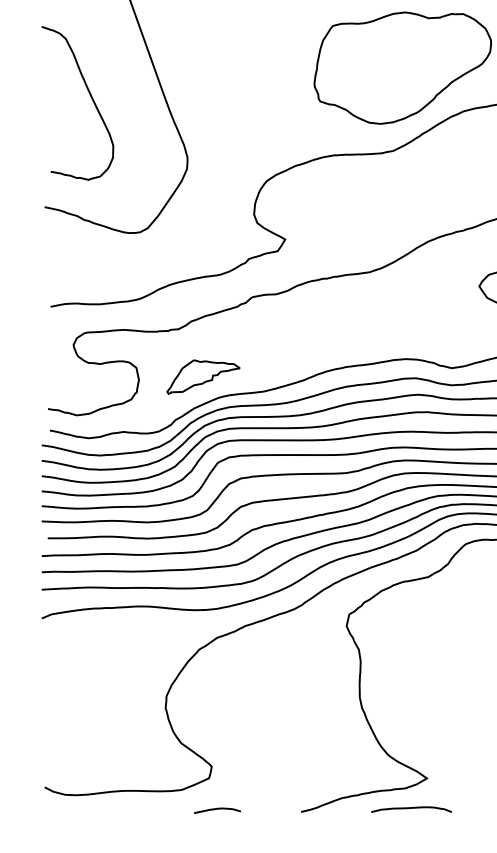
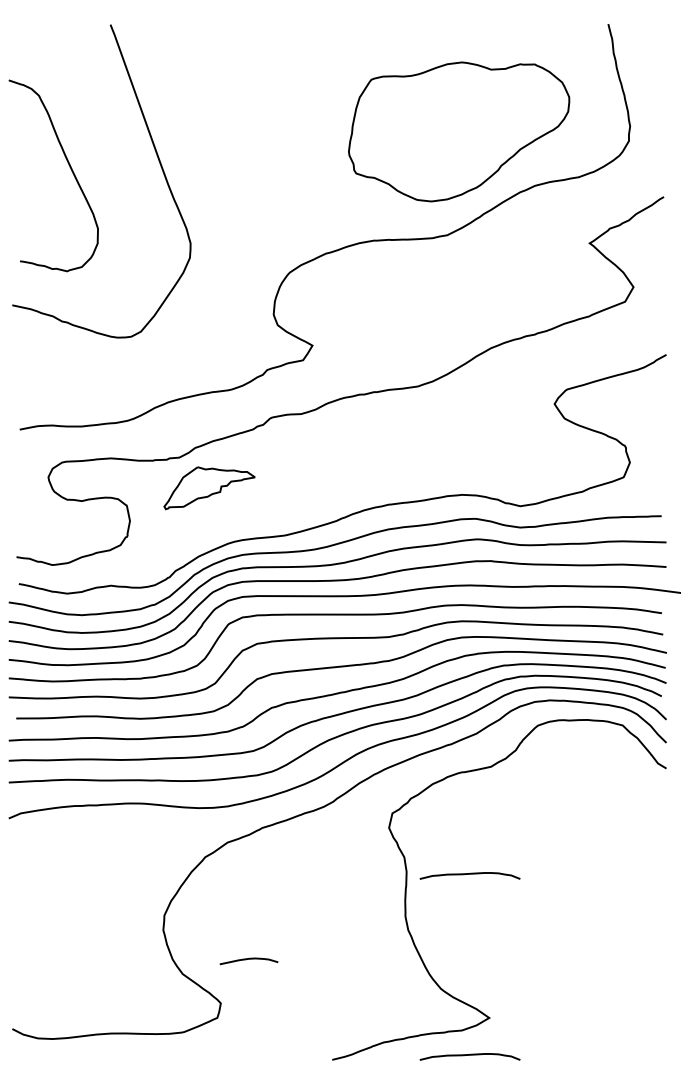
part: (203, 377) -> (209, 488), moved
curve: (411, 663) -> (469, 874), added
curve: (217, 809) -> (248, 959), moved

